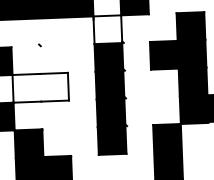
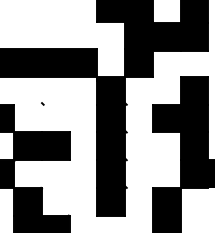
fill: (108, 29) -> (111, 90), added
fill: (40, 87) -> (41, 146), added

